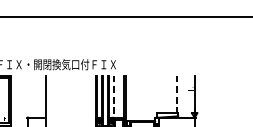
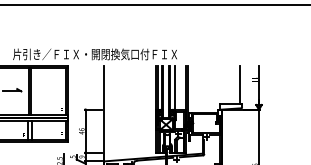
line: (176, 94) -> (240, 85), dashed -> solid
line: (113, 96) -> (174, 87), dashed -> solid

